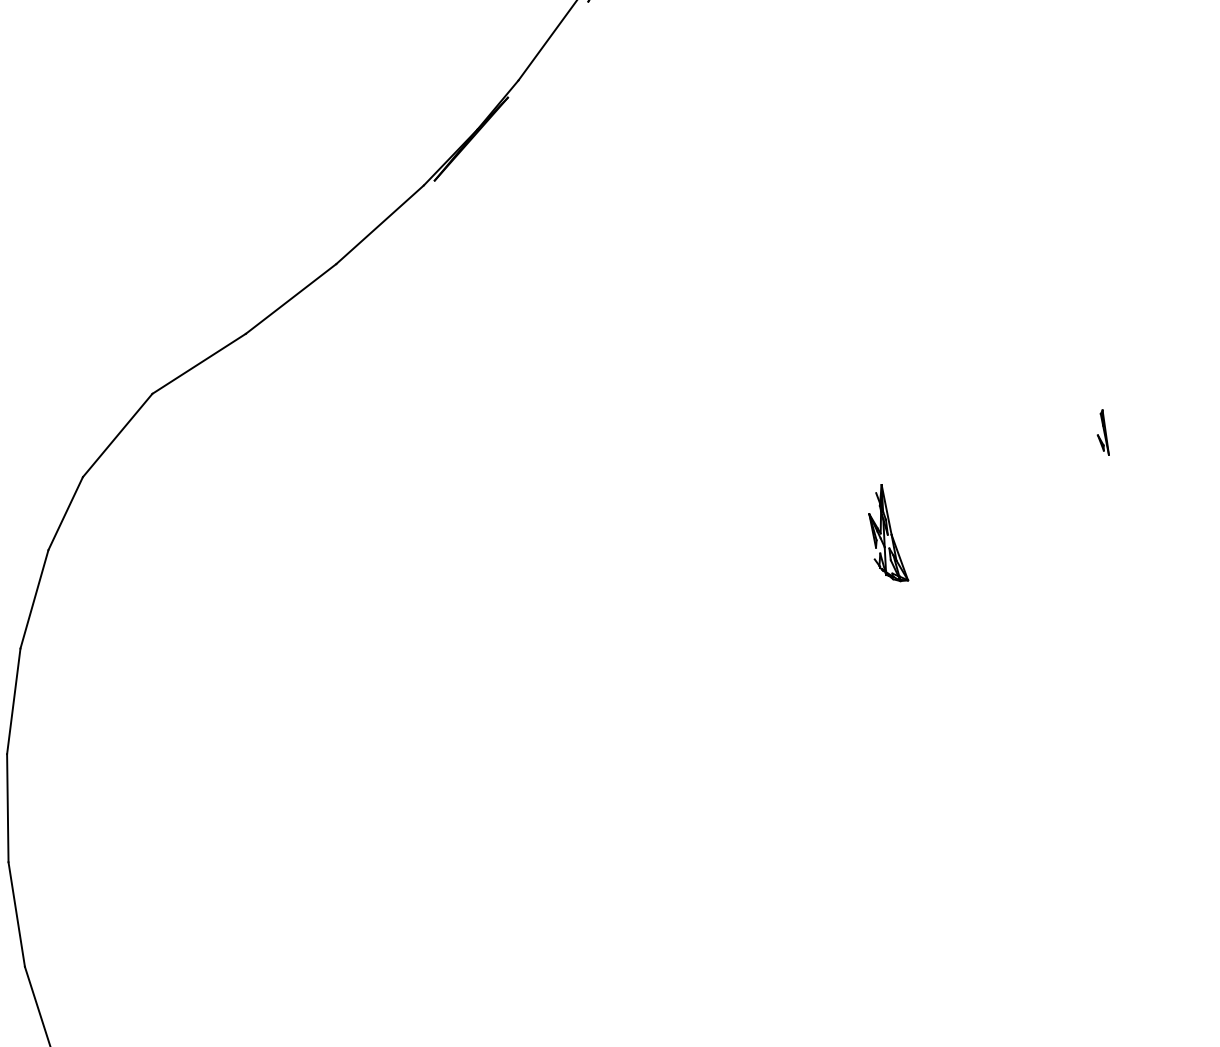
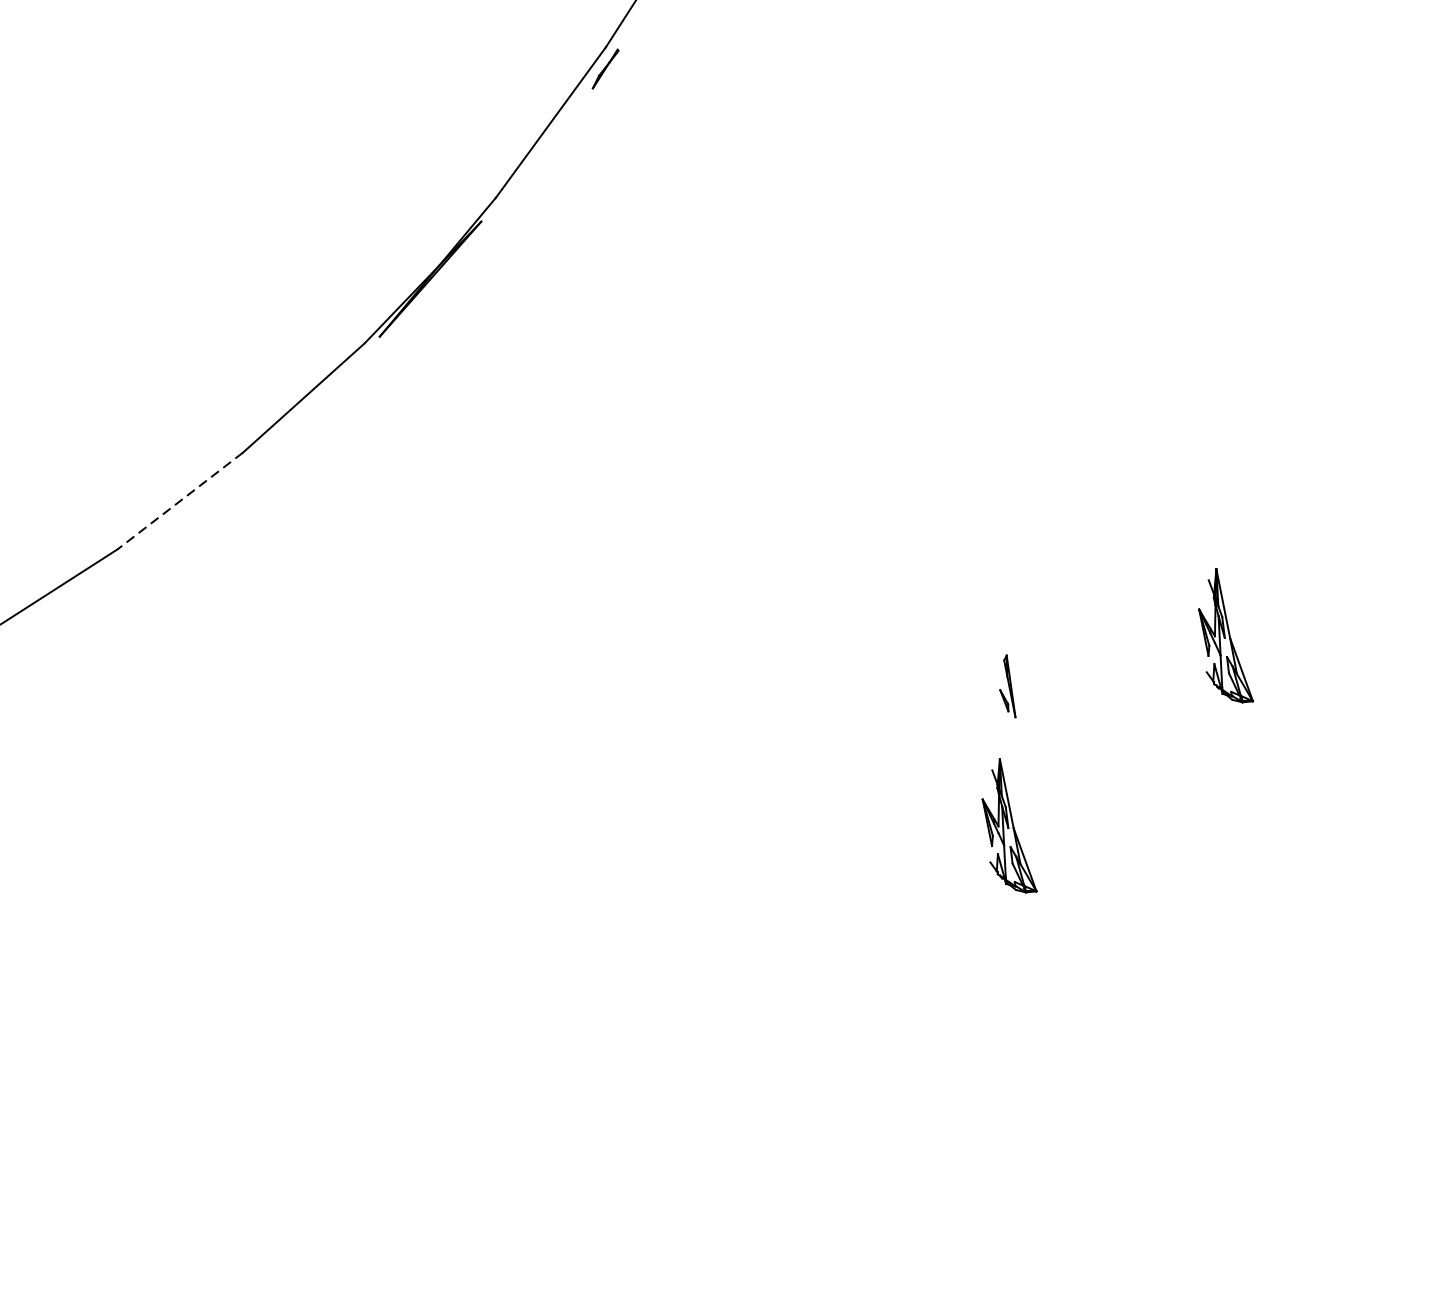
line: (290, 299) -> (179, 501), solid -> dashed
part: (1044, 396) -> (1225, 636), added
part: (1102, 432) -> (1006, 686), moved

